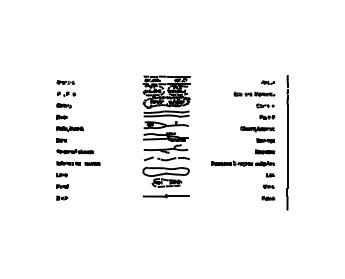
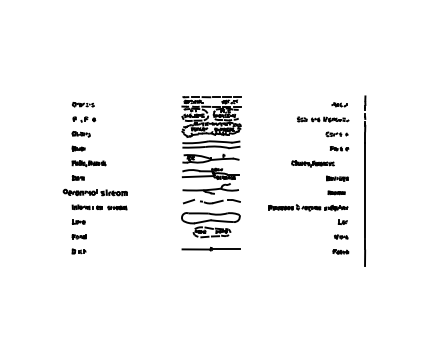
part: (257, 128) -> (312, 163), moved
part: (74, 151) -> (94, 192), size x1.4
part: (264, 151) -> (336, 192), size x0.7

